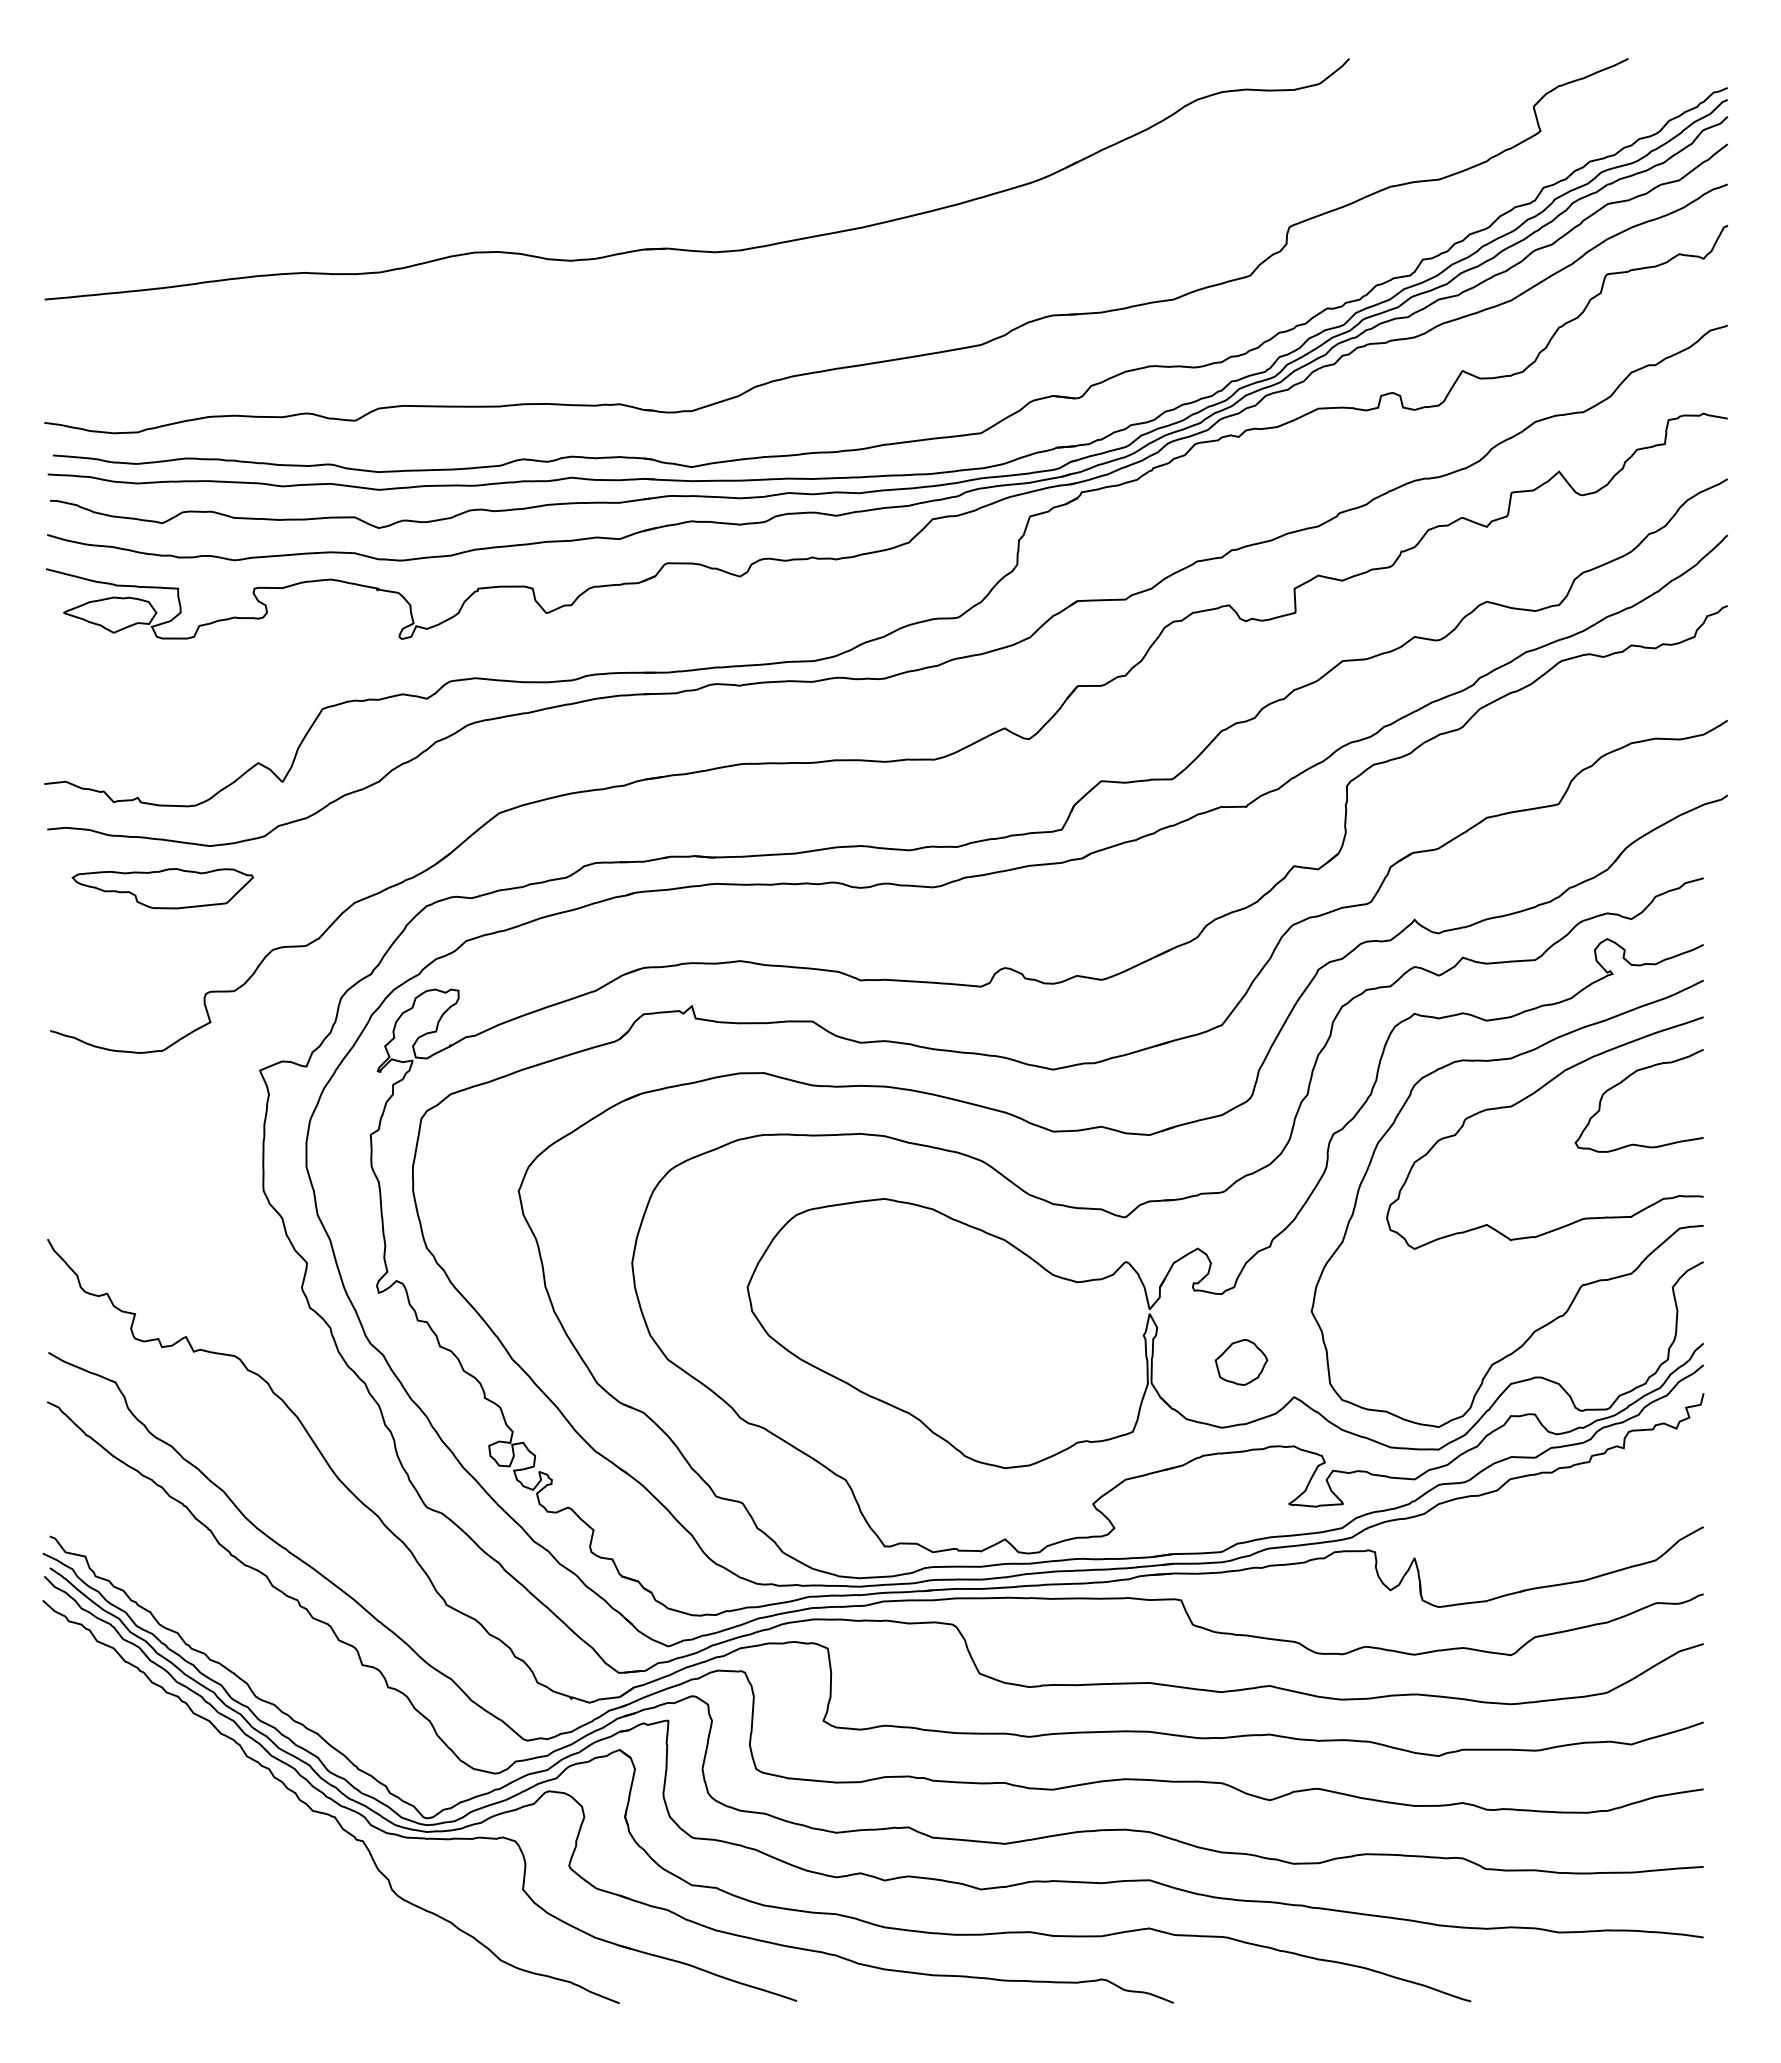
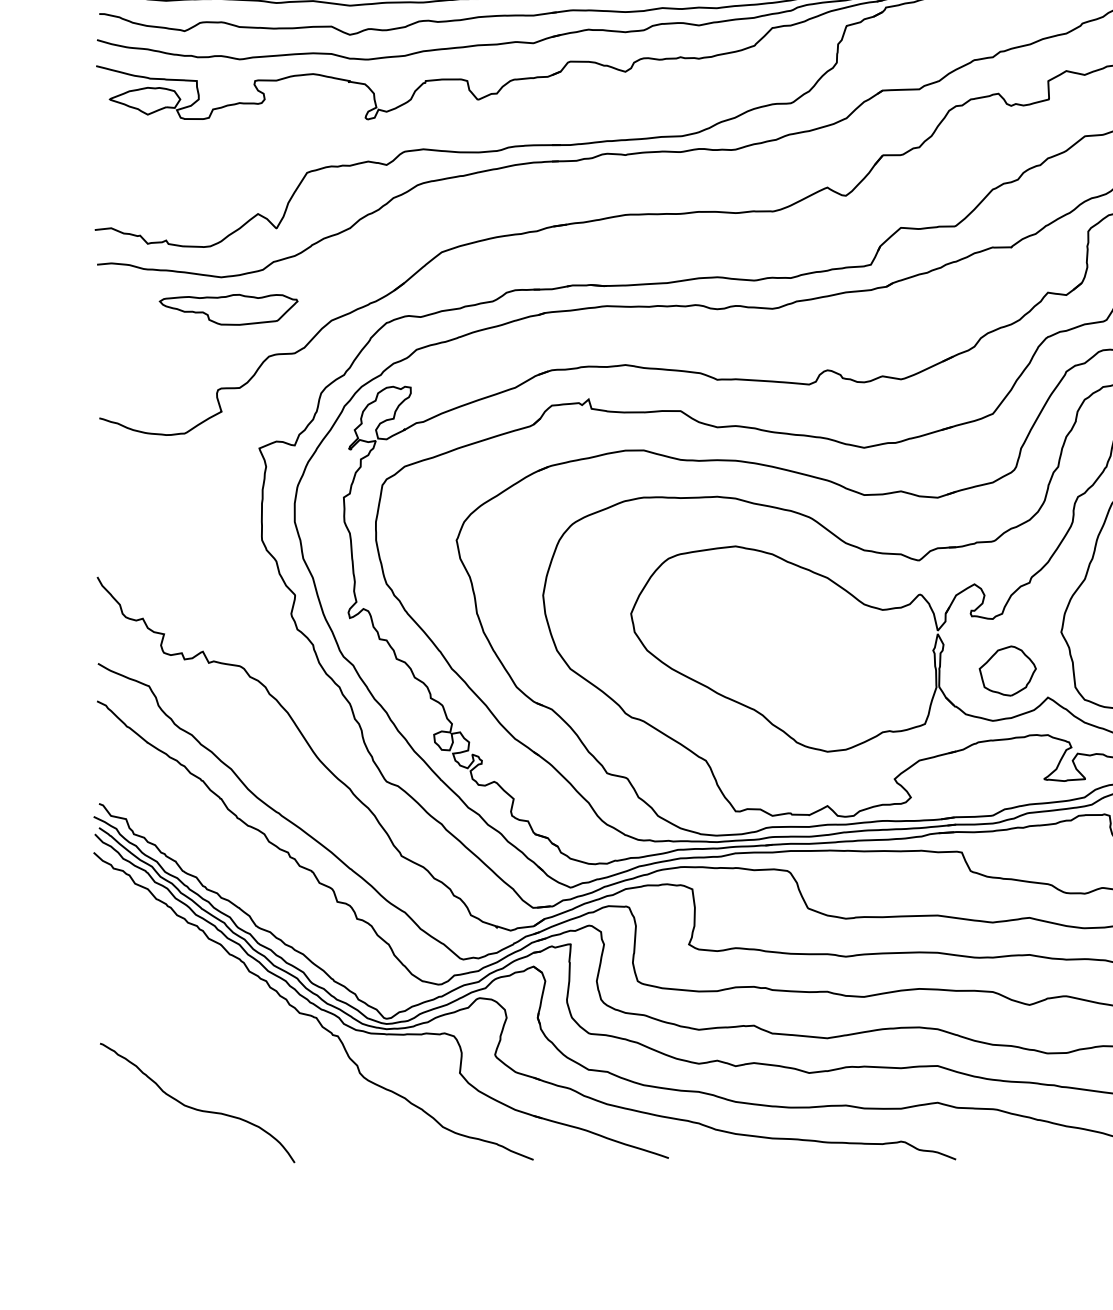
part: (162, 888) -> (228, 309), moved
part: (1241, 1362) -> (1007, 671), size x1.43
curve: (175, 1935) -> (194, 1108), added

